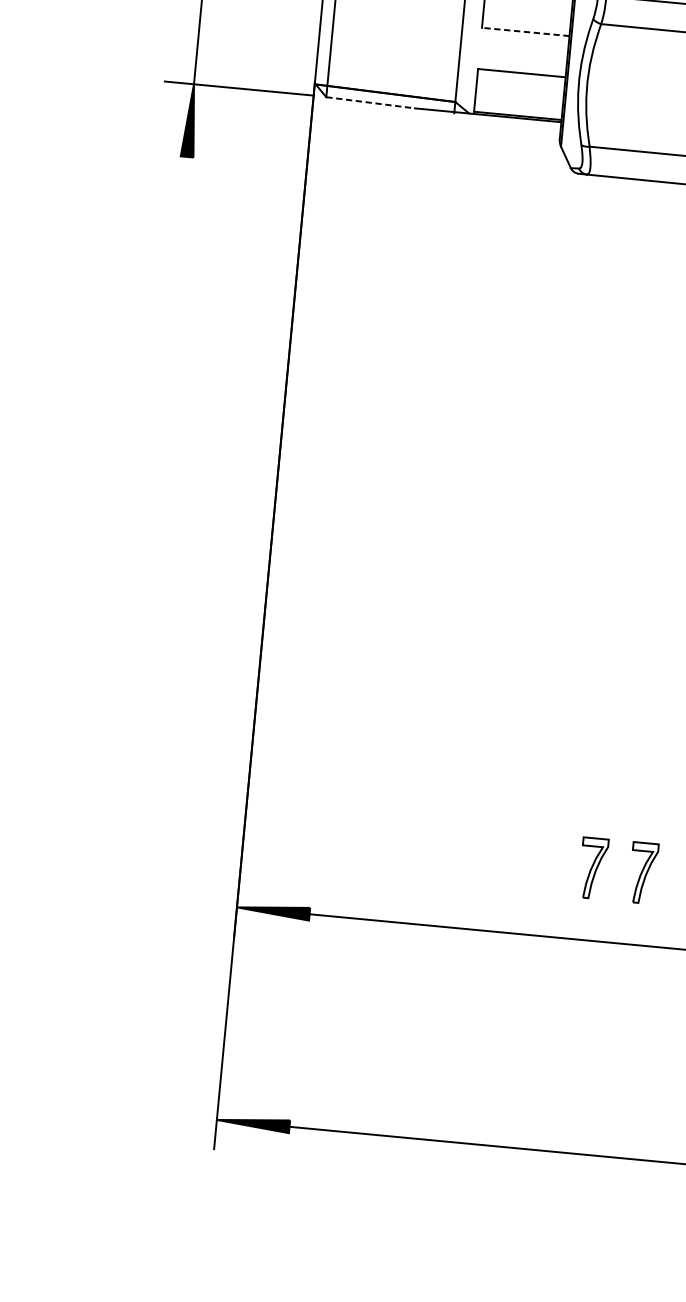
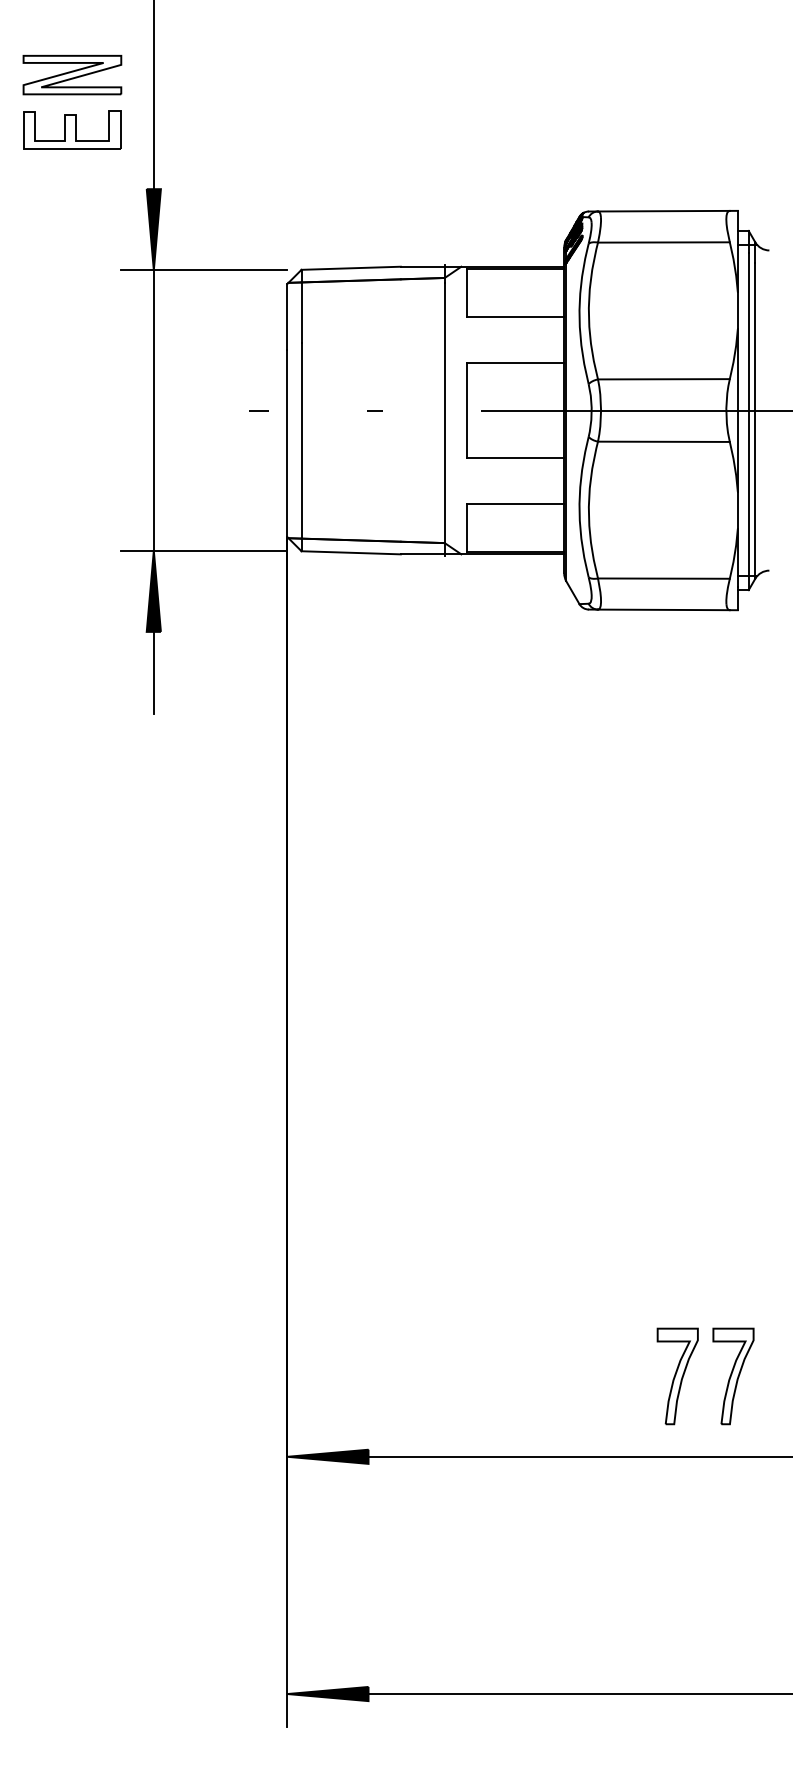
line: (525, 32) -> (515, 458), dashed -> solid
line: (370, 102) -> (351, 552), dashed -> solid
line: (183, 193) -> (153, 672), added
part: (593, 868) -> (677, 1376), size x1.43
part: (643, 873) -> (733, 1376), size x1.43

